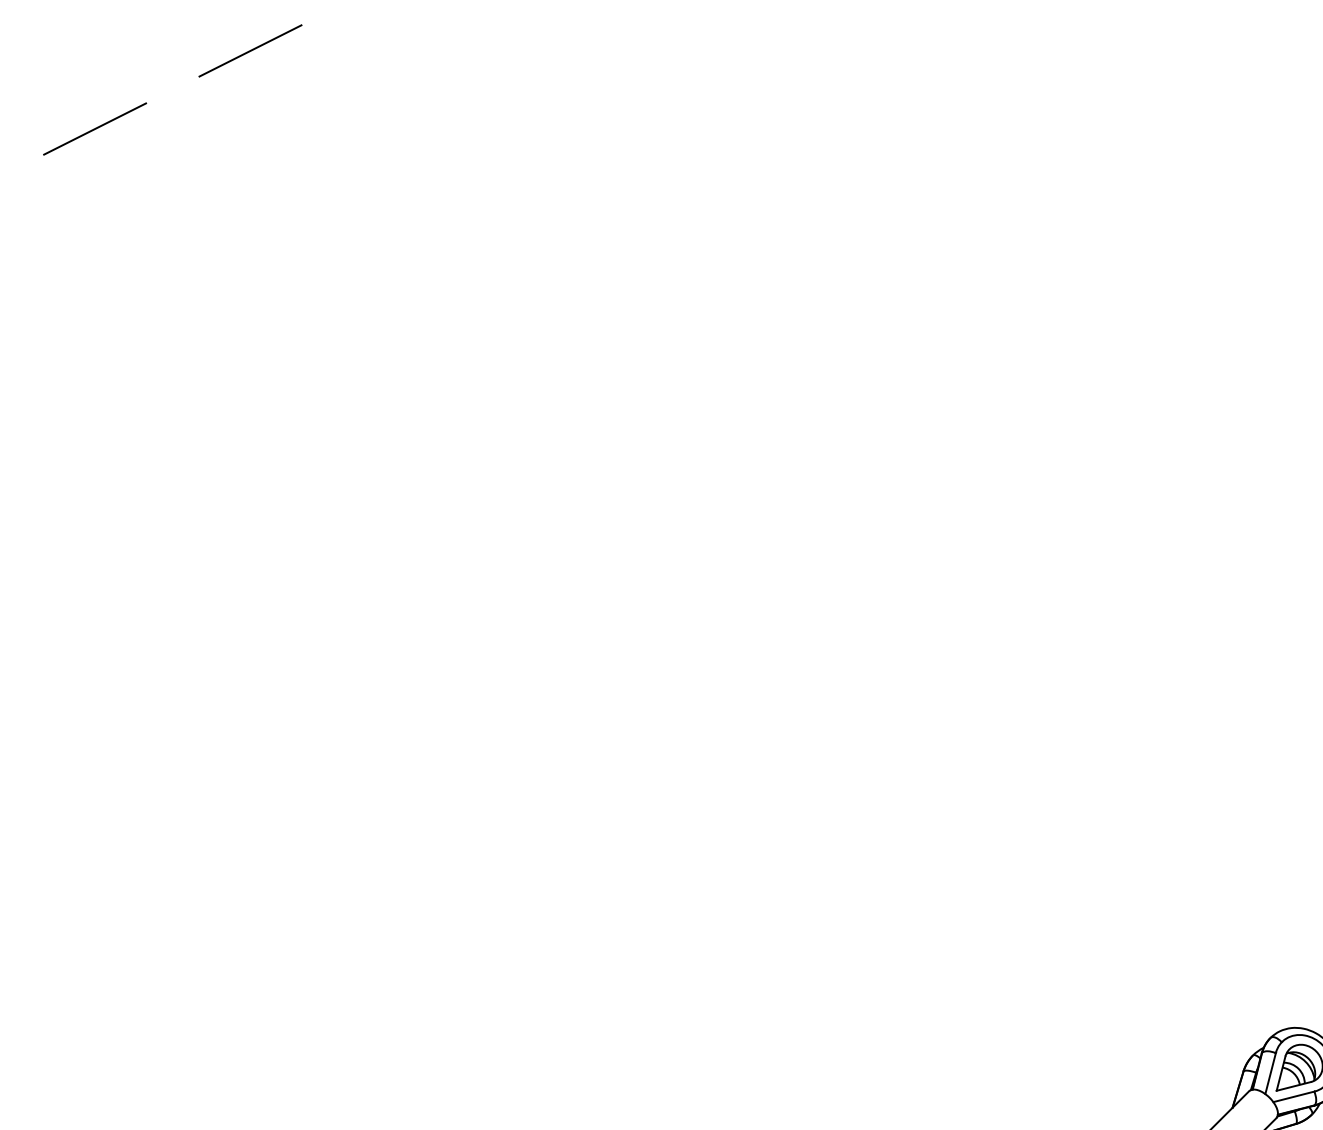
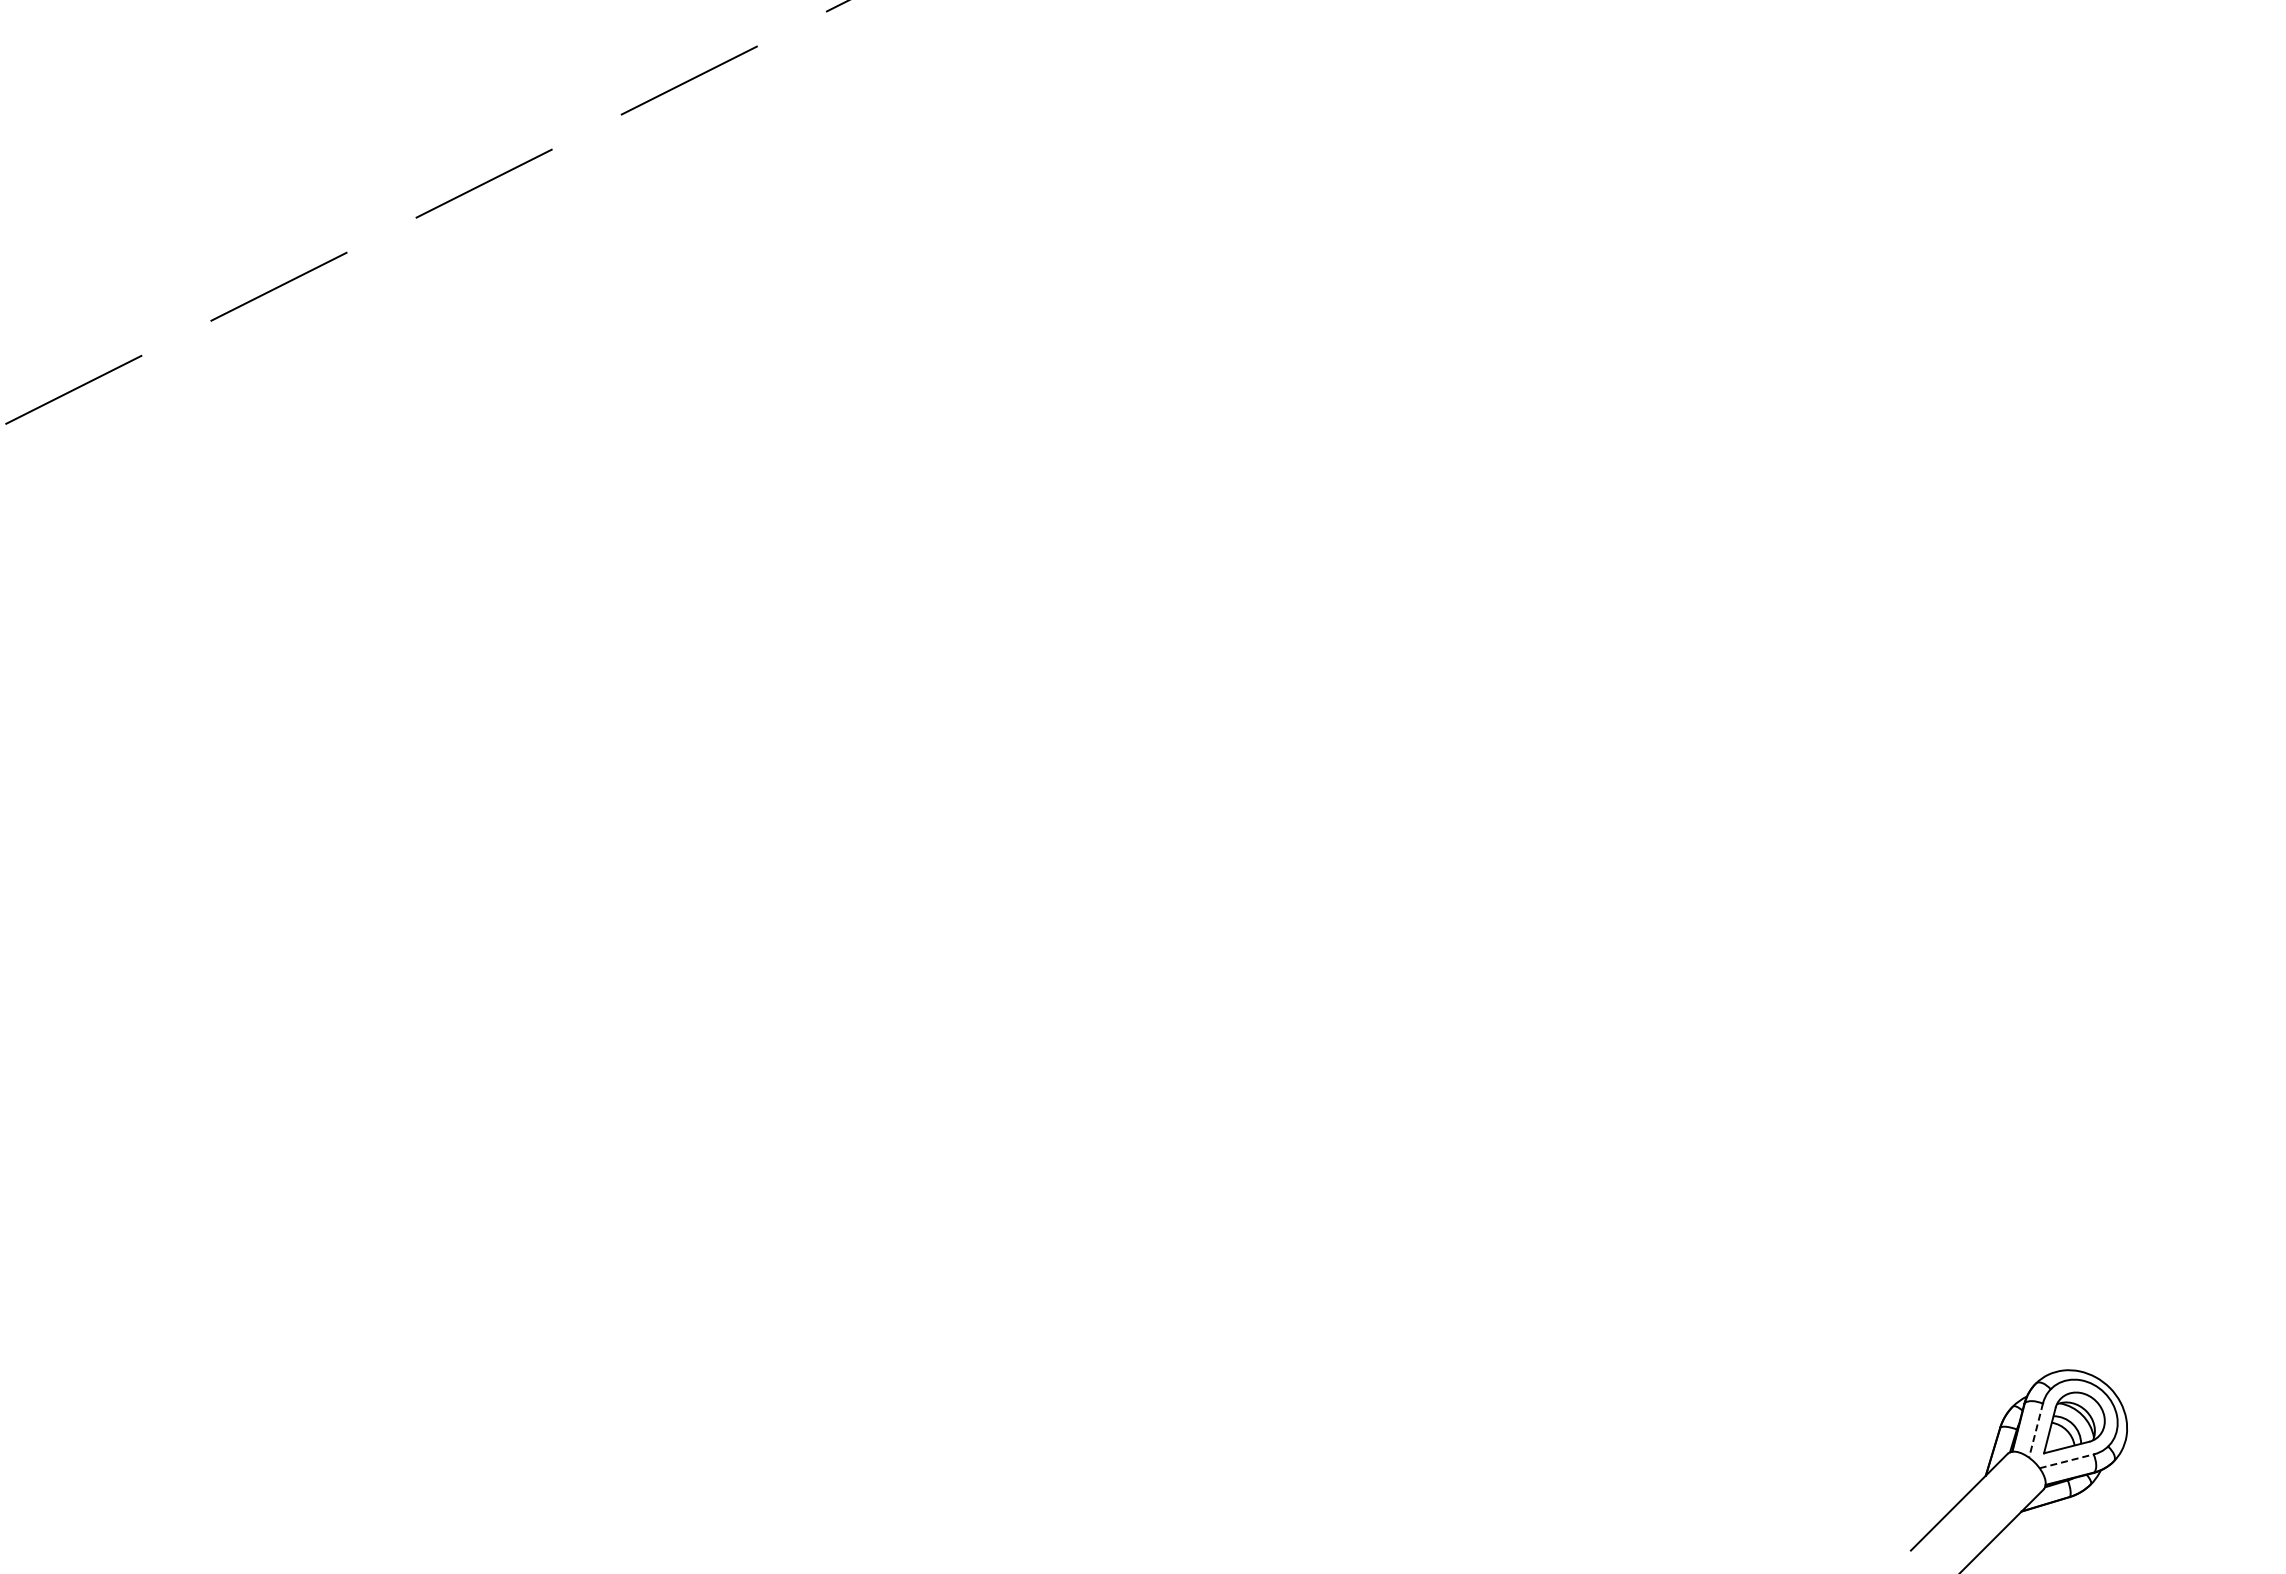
line: (1270, 1073) -> (2035, 1430), solid -> dashed
line: (1294, 1096) -> (2067, 1461), solid -> dashed

